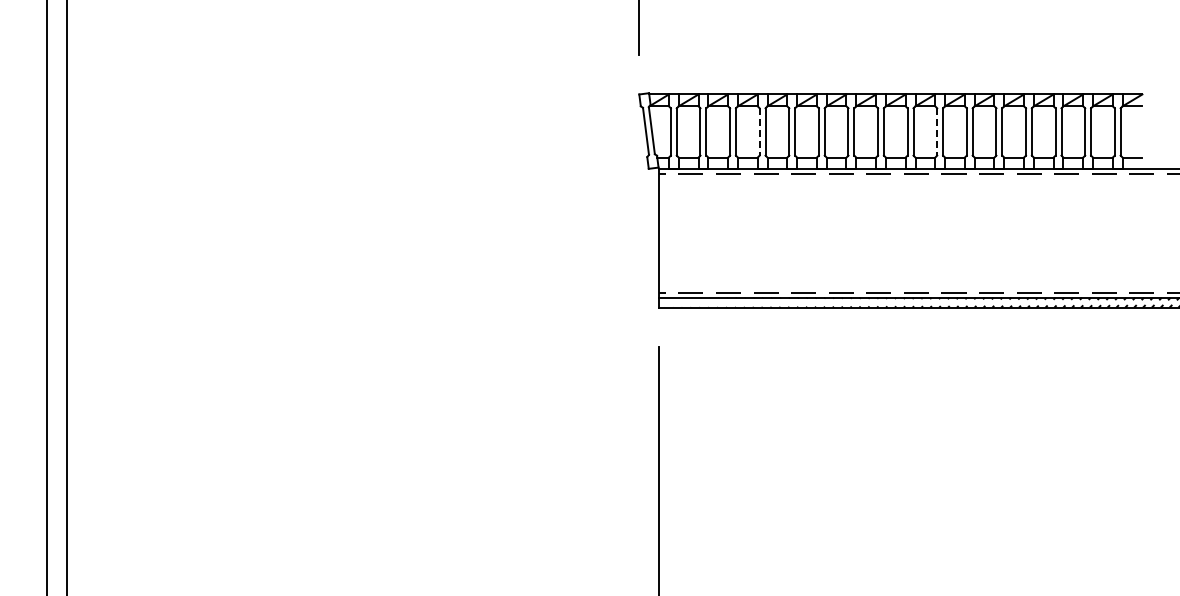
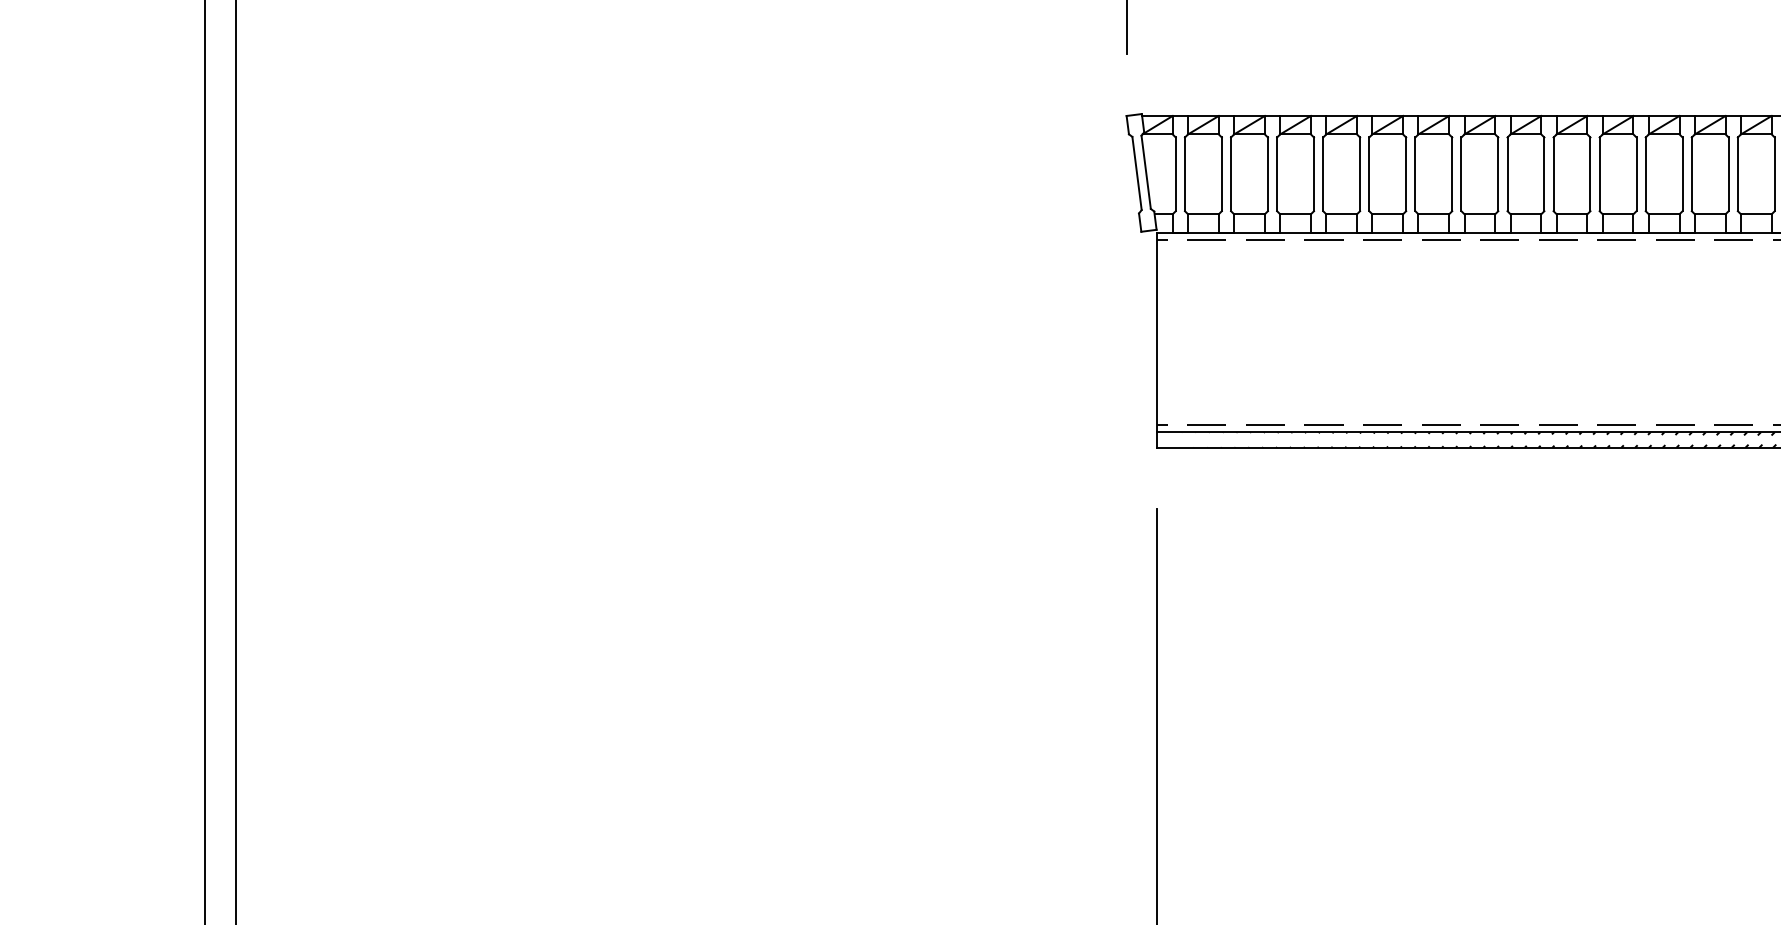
line: (759, 131) -> (1313, 173), dashed -> solid
line: (937, 131) -> (1590, 173), dashed -> solid

